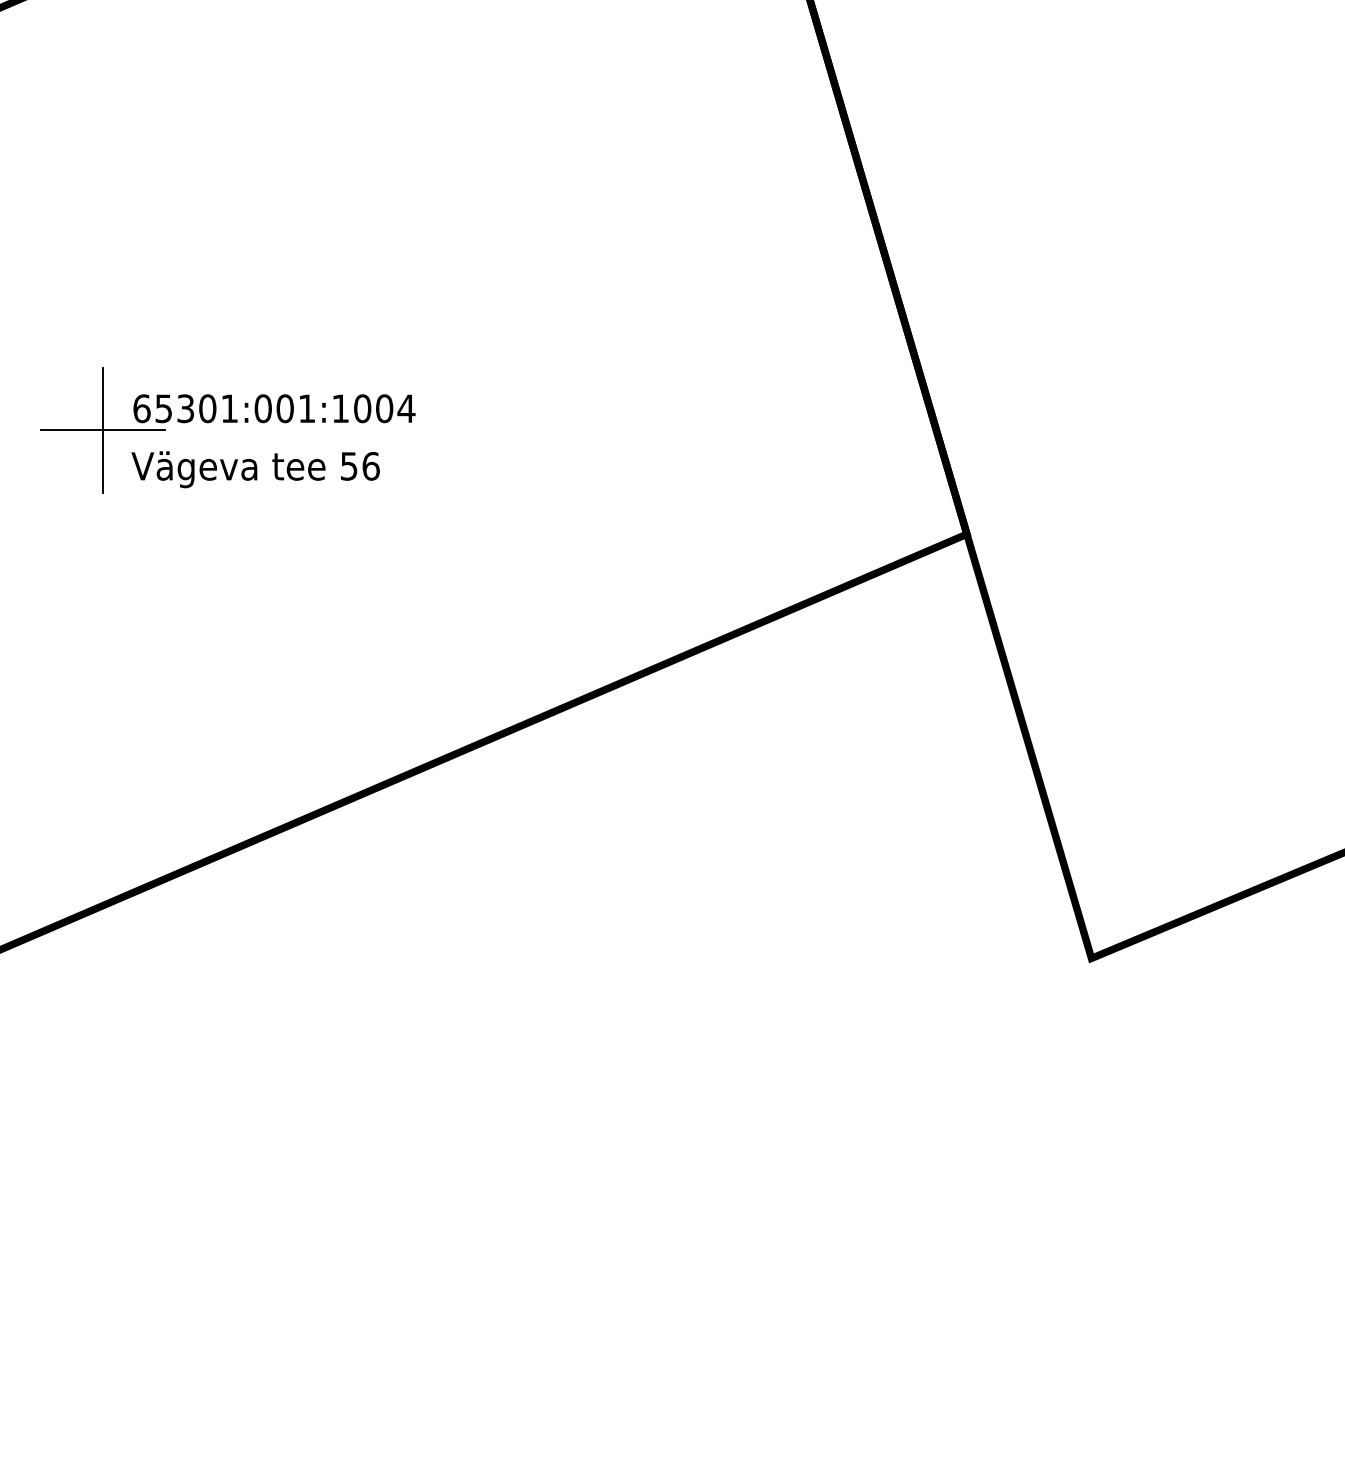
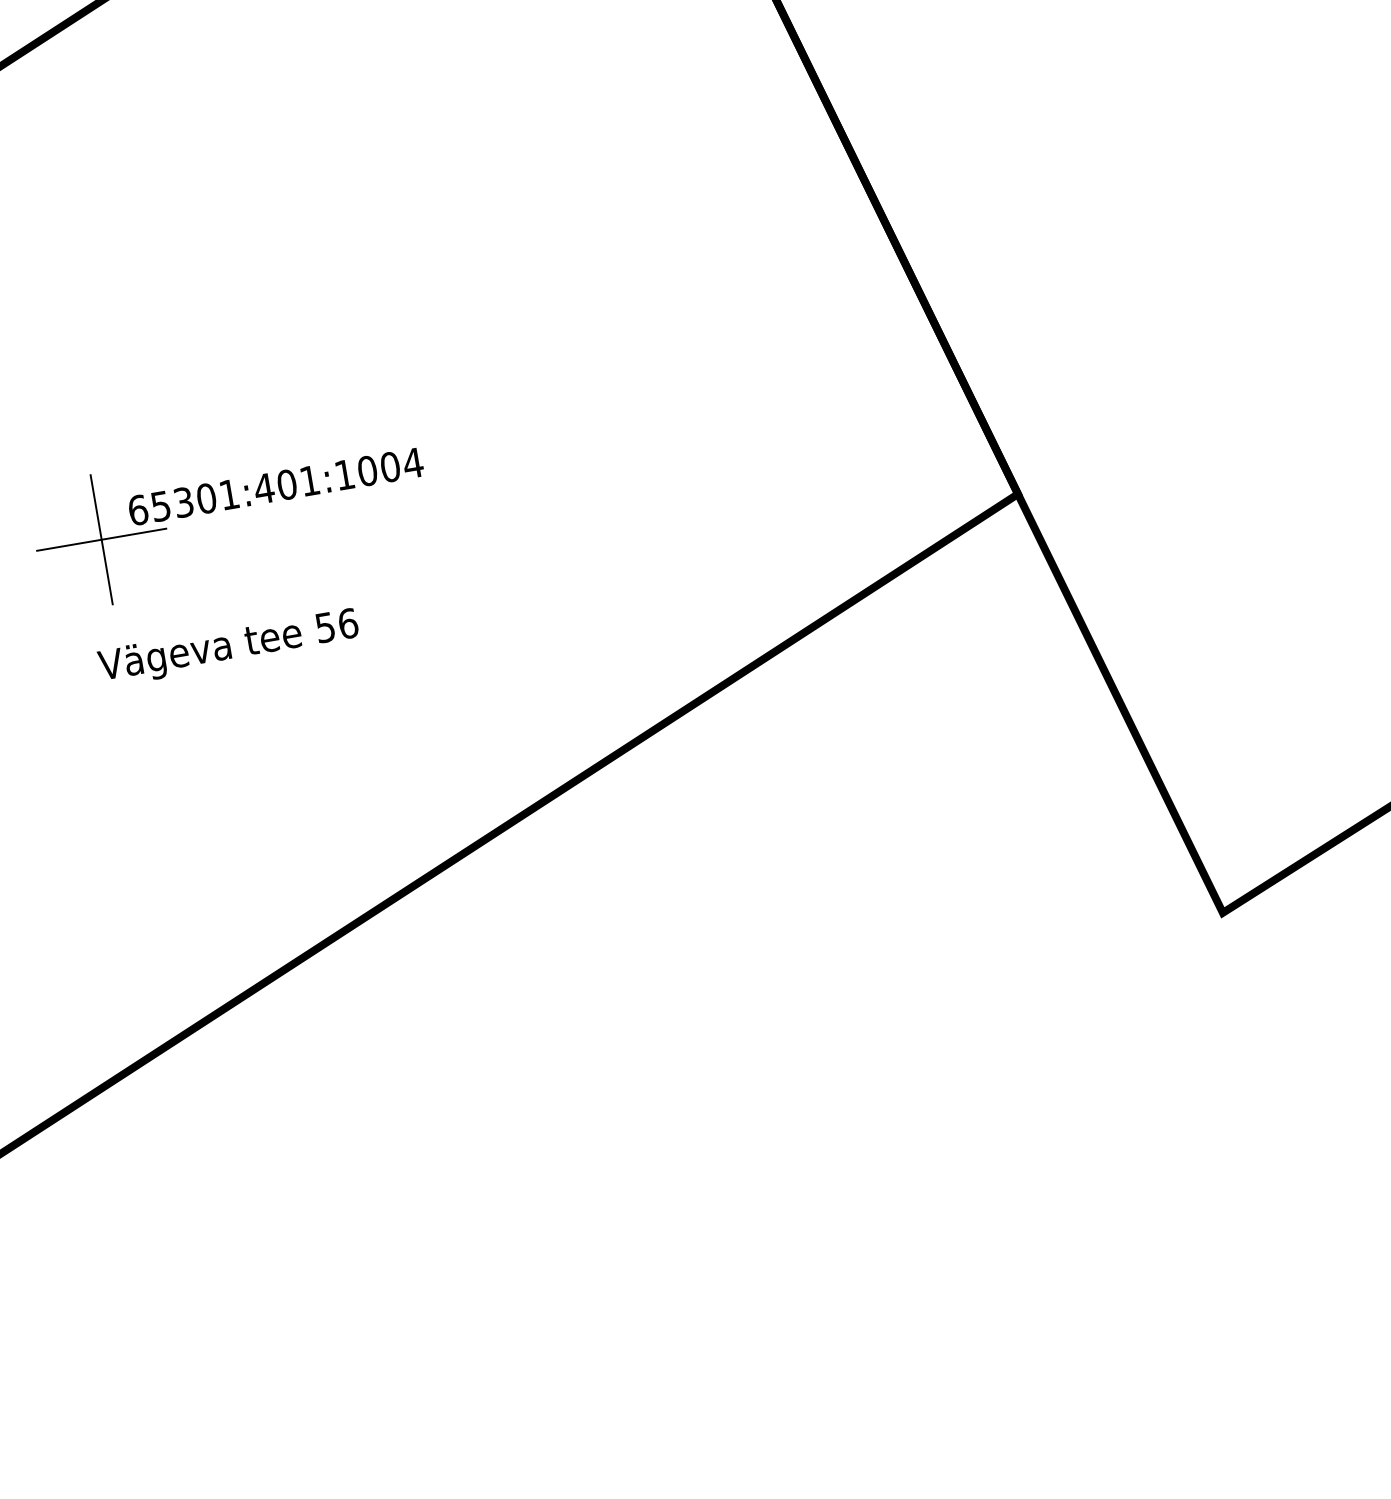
text: (263, 408) -> (264, 488), 65301:001:1004 -> 65301:401:1004
text: (255, 469) -> (228, 647), moved

